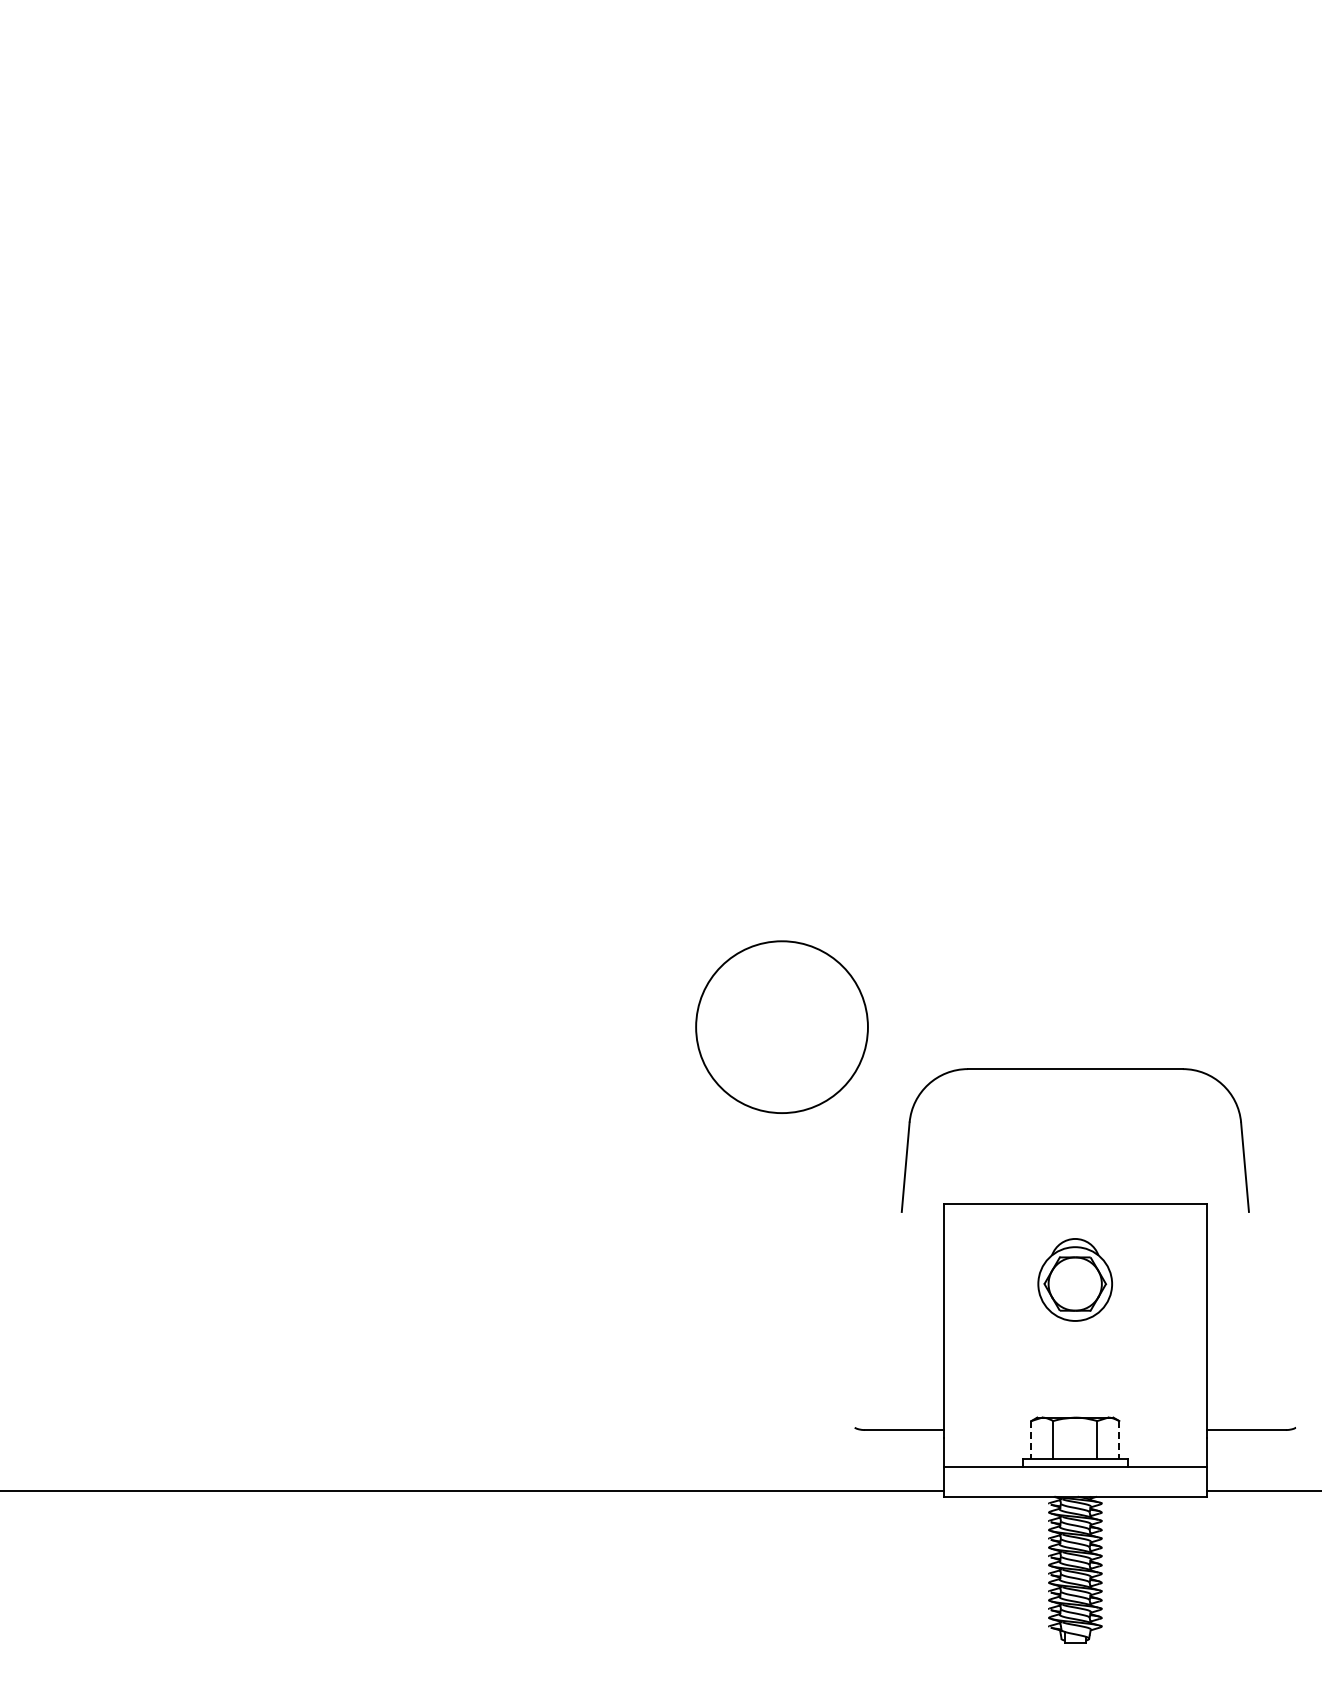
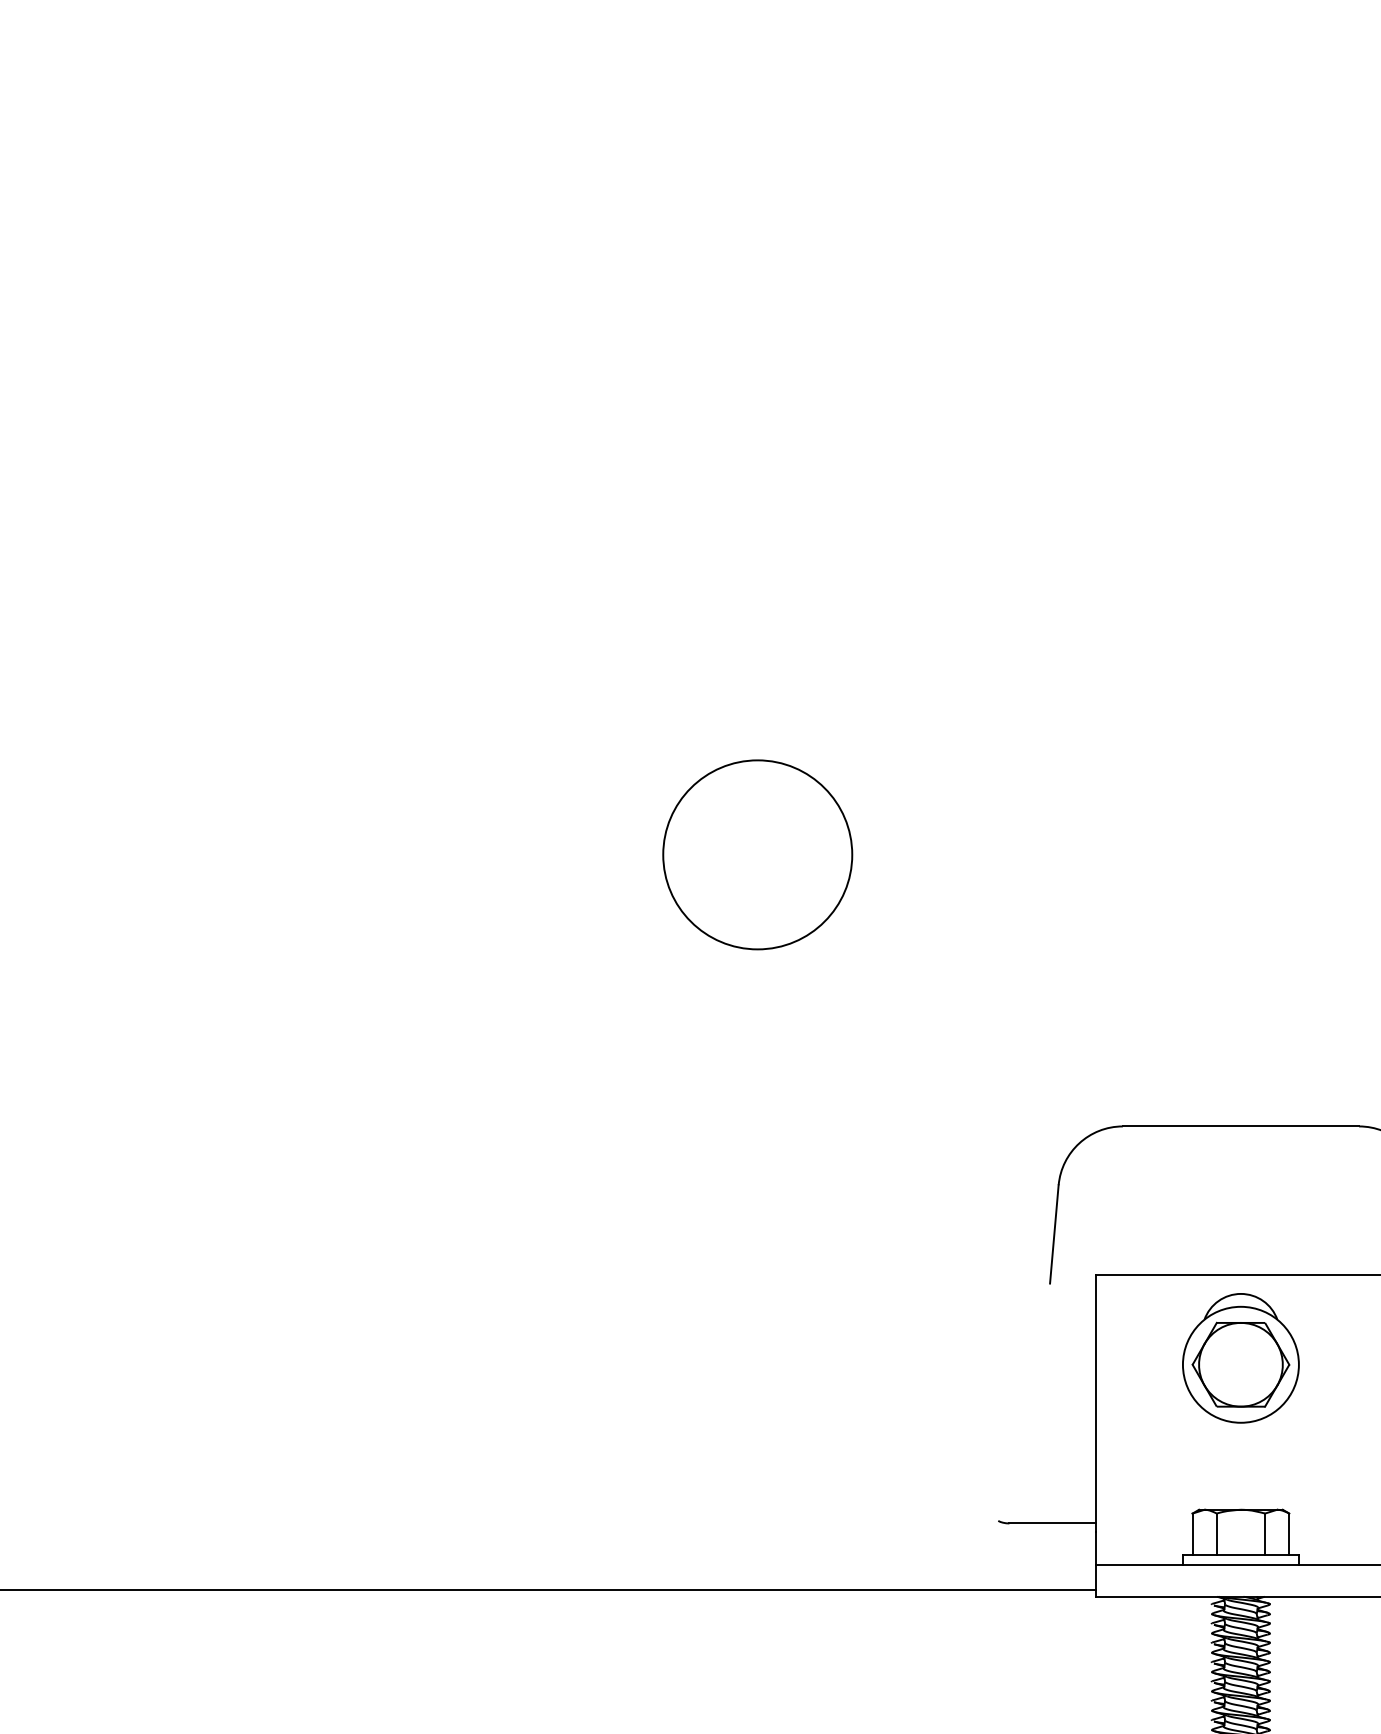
part: (781, 1026) -> (757, 854), moved
part: (1074, 1279) -> (1240, 1357), size x1.43
line: (1031, 1439) -> (1192, 1533), dashed -> solid
line: (1119, 1439) -> (1289, 1533), dashed -> solid

